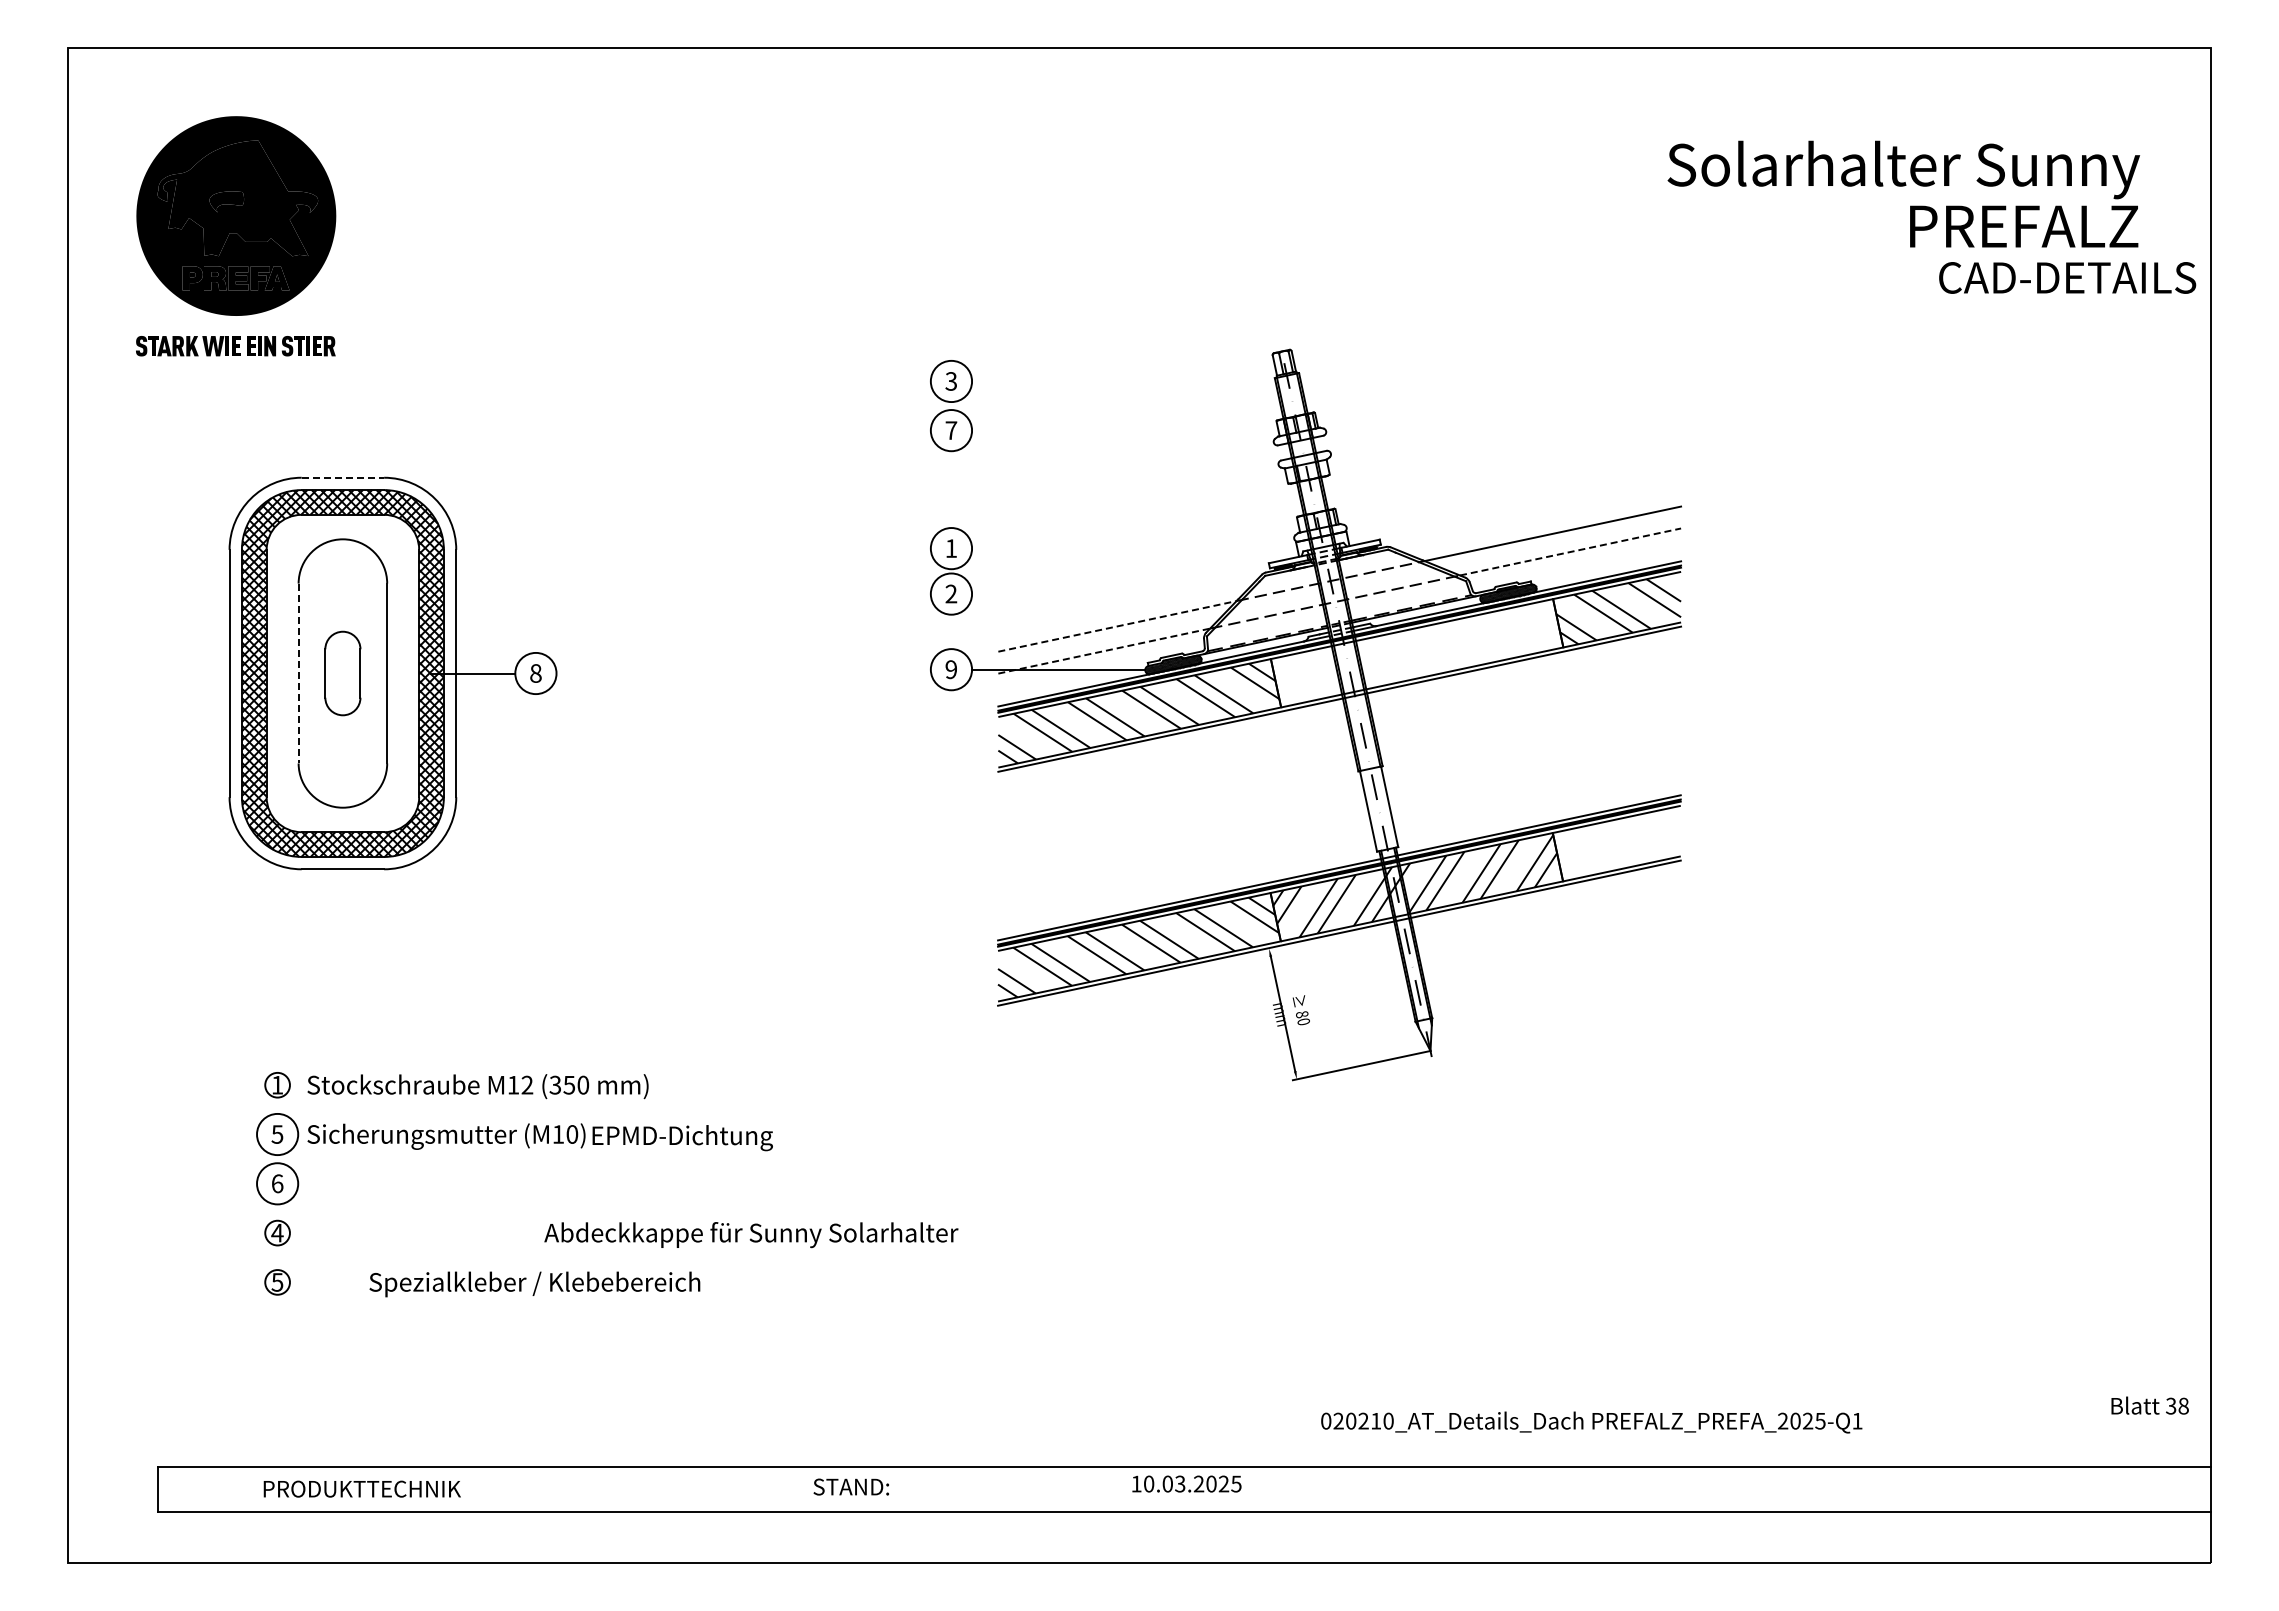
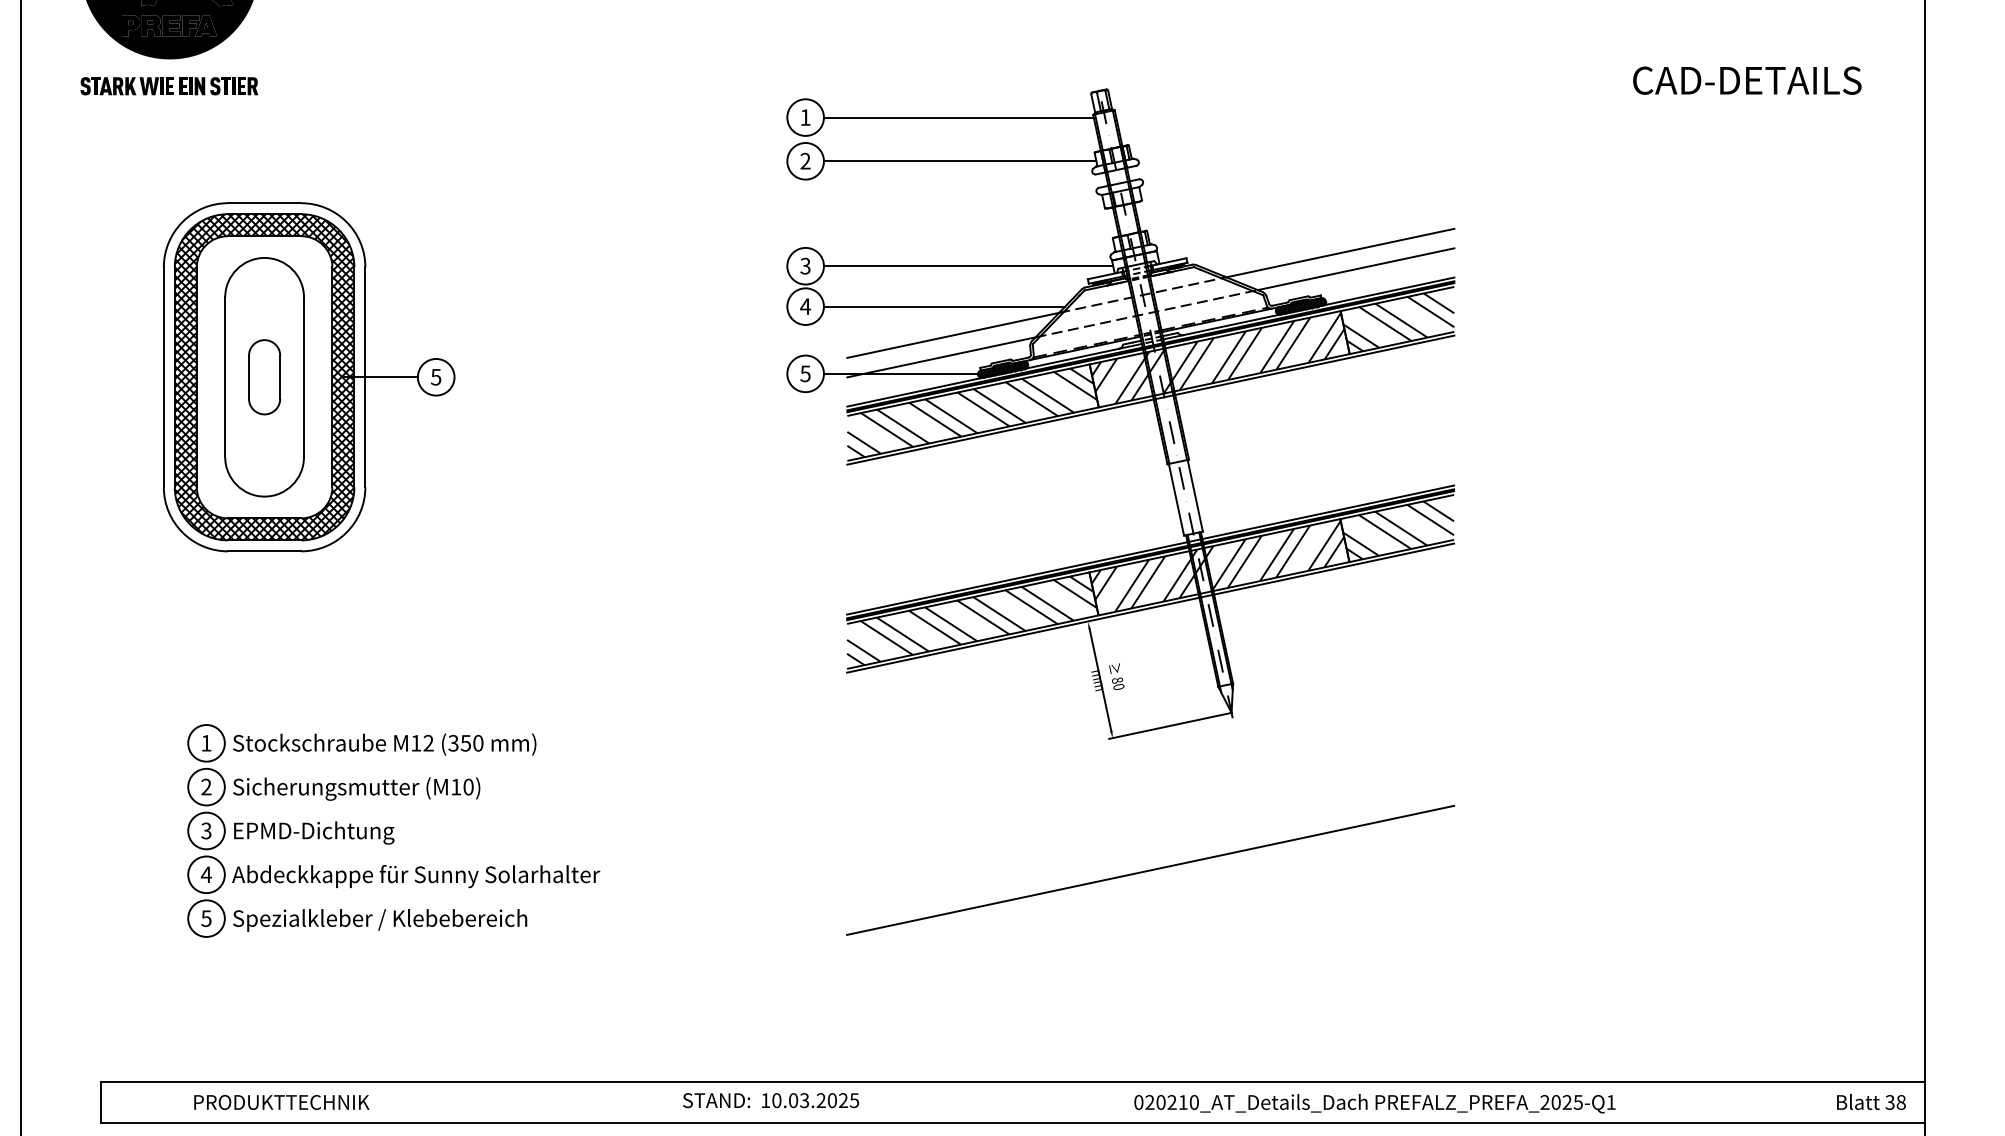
text: (2067, 277) -> (1747, 80), moved
text: (950, 381) -> (804, 117), 3 -> 1
line: (1123, 381) -> (958, 117), added
text: (951, 430) -> (805, 161), 7 -> 2
line: (1125, 430) -> (960, 161), added
line: (343, 477) -> (265, 202), dashed -> solid
text: (950, 548) -> (804, 266), 1 -> 3
line: (1134, 548) -> (968, 266), added
line: (1570, 551) -> (1356, 268), dashed -> solid
text: (951, 593) -> (805, 306), 2 -> 4
line: (1107, 594) -> (944, 307), added
line: (1117, 626) -> (953, 335), dashed -> solid
line: (1104, 651) -> (941, 357), dashed -> solid
hatch: (1415, 652) -> (1218, 358), added
text: (950, 669) -> (804, 373), 9 -> 5
line: (298, 673) -> (225, 377), dashed -> solid
text: (535, 673) -> (435, 377), 8 -> 5
hatch: (1618, 845) -> (1398, 530), added
circle: (277, 1084) -> (206, 742), size x1.67
text: (277, 1134) -> (206, 787), 5 -> 2
text: (682, 1138) -> (314, 833), moved
text: (277, 1183) -> (206, 830), 6 -> 3
line: (1339, 1227) -> (1150, 869), added
circle: (277, 1232) -> (206, 874), size x1.67
text: (751, 1235) -> (416, 876), moved
circle: (277, 1282) -> (206, 918), size x1.67
text: (534, 1284) -> (379, 920), moved
text: (2149, 1405) -> (1870, 1101), moved
text: (1591, 1422) -> (1374, 1103), moved
text: (1186, 1483) -> (810, 1100), moved

